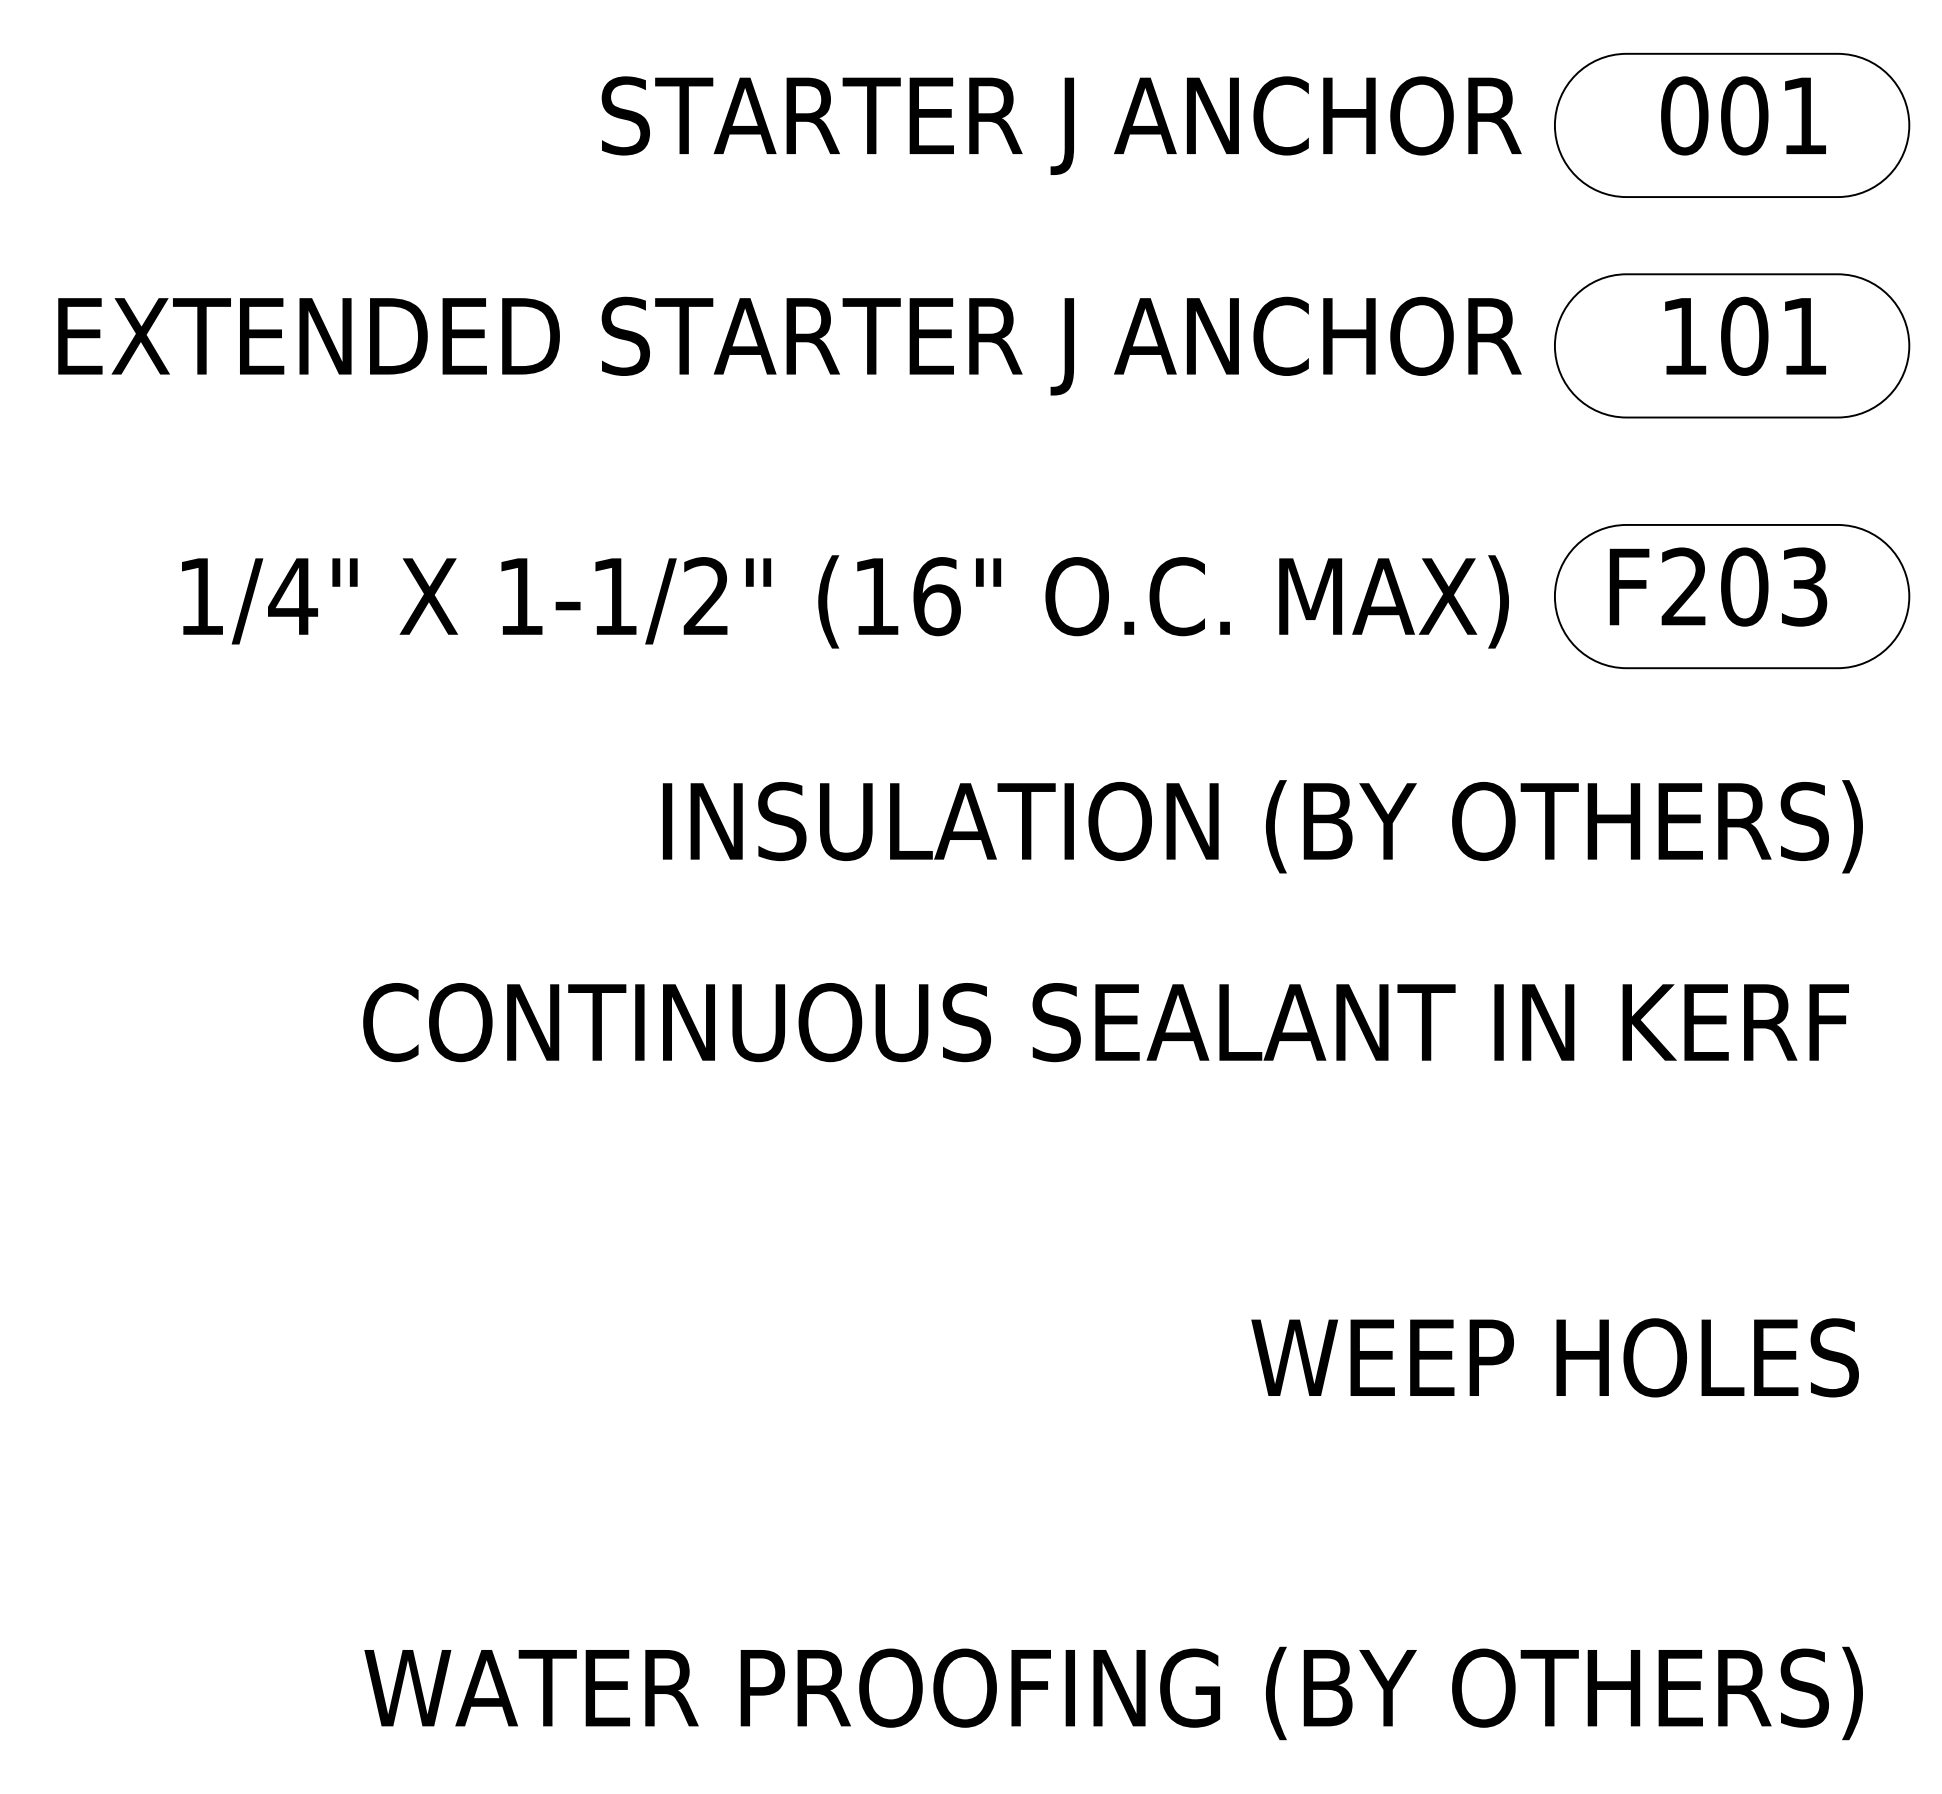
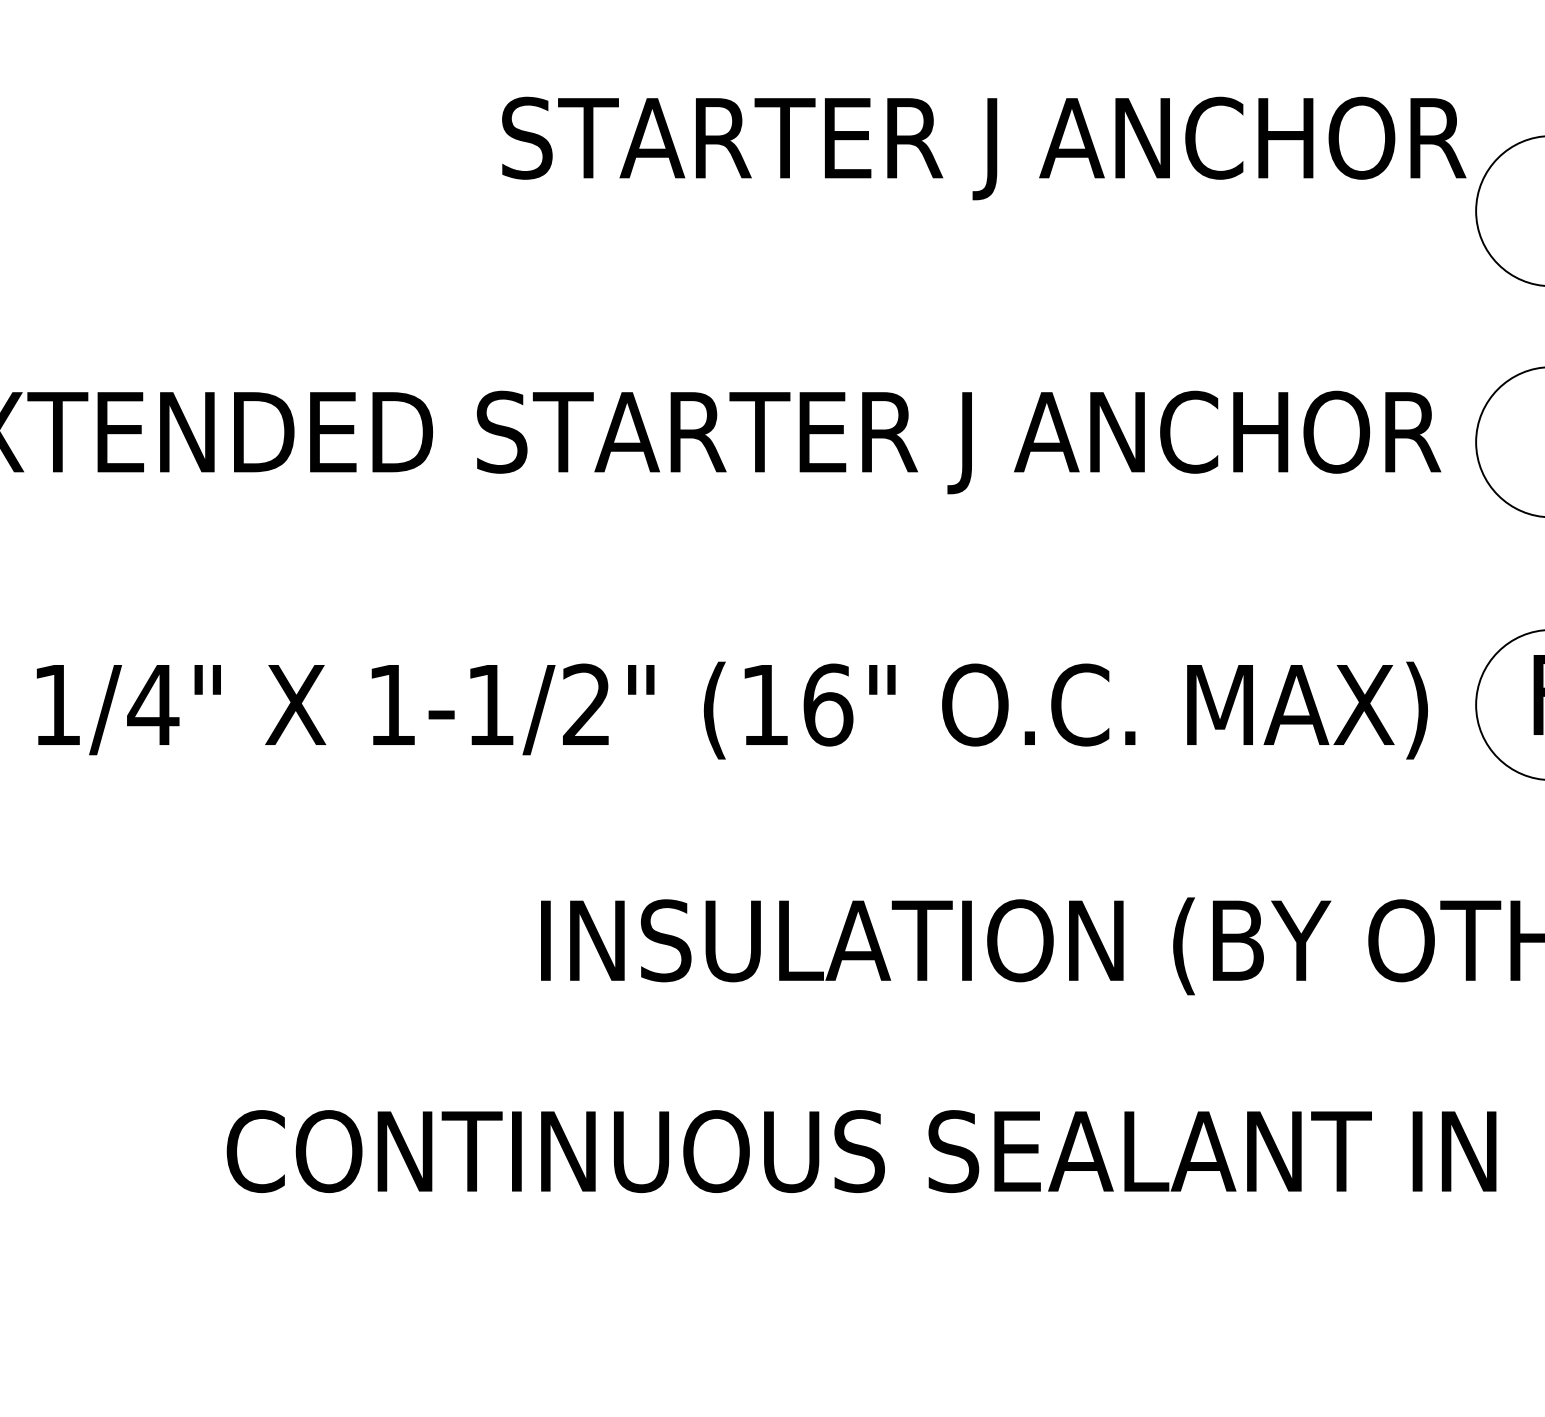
text: (1061, 125) -> (984, 148), moved

